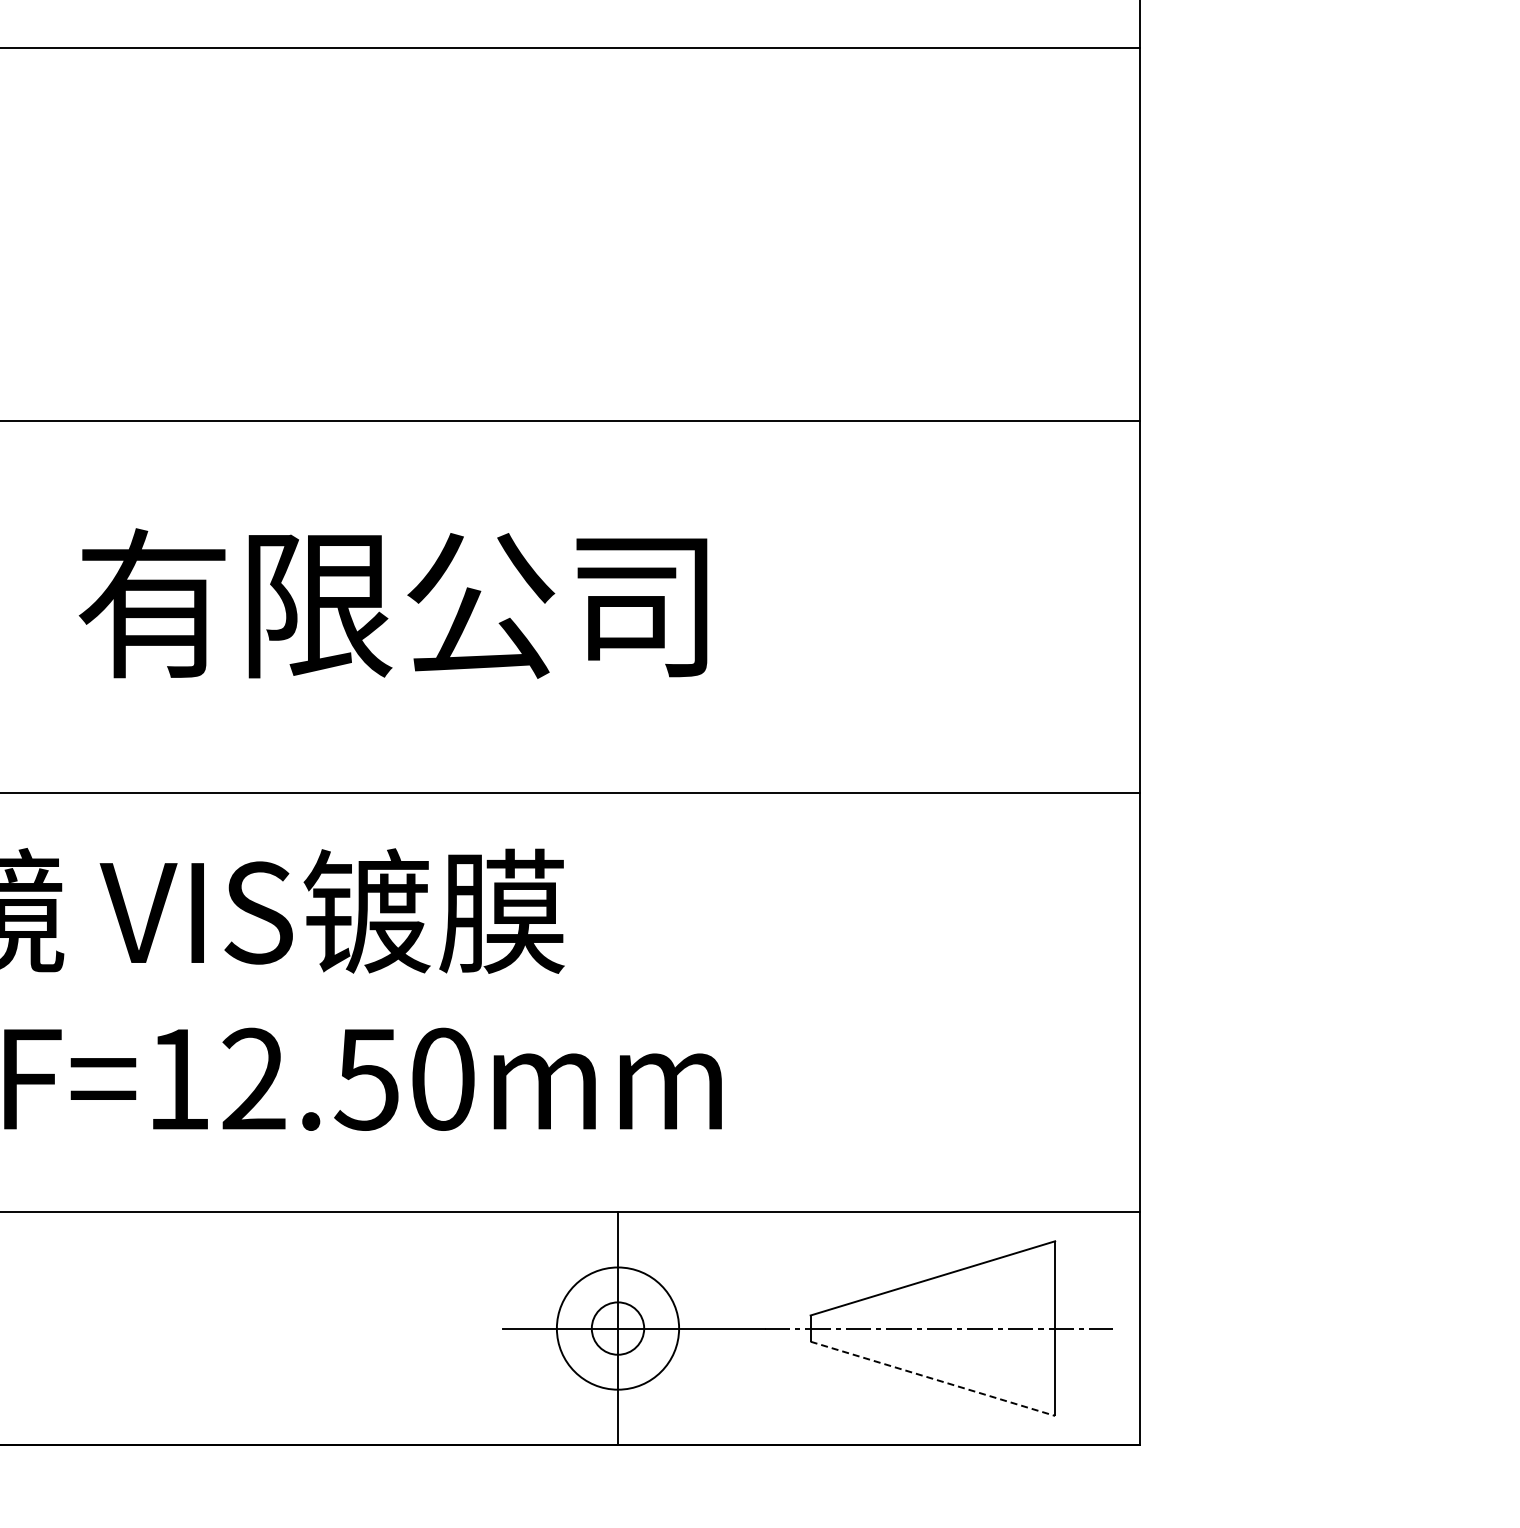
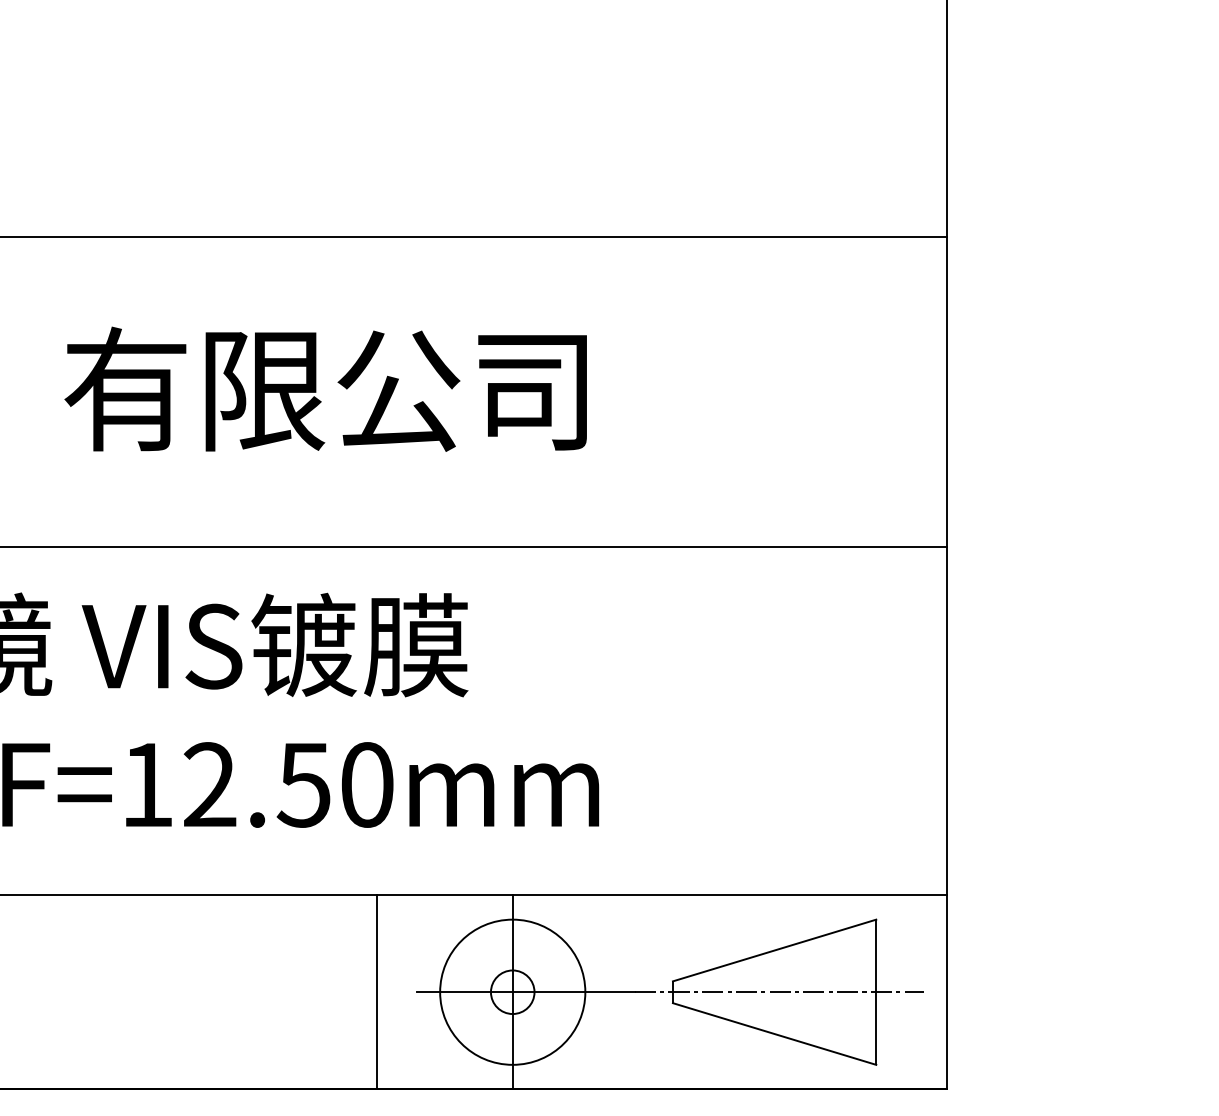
line: (454, 1328) -> (376, 992), added
circle: (617, 1328) -> (512, 992), size x1.43
line: (932, 1378) -> (774, 1033), dashed -> solid

